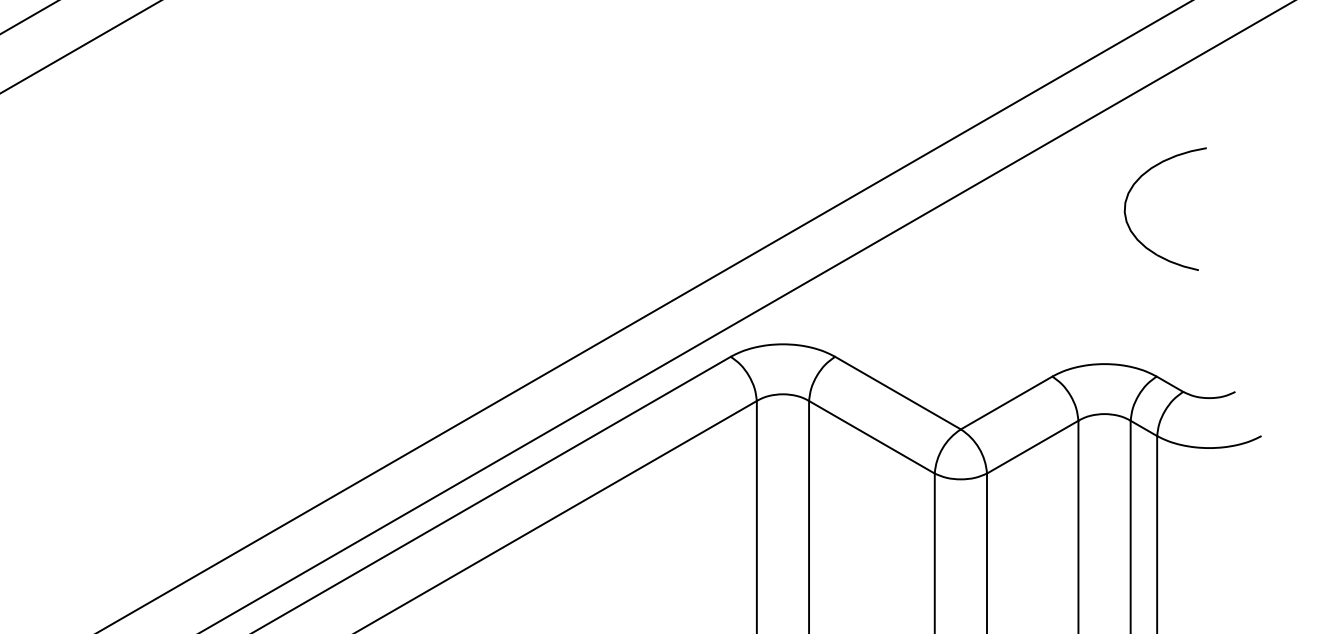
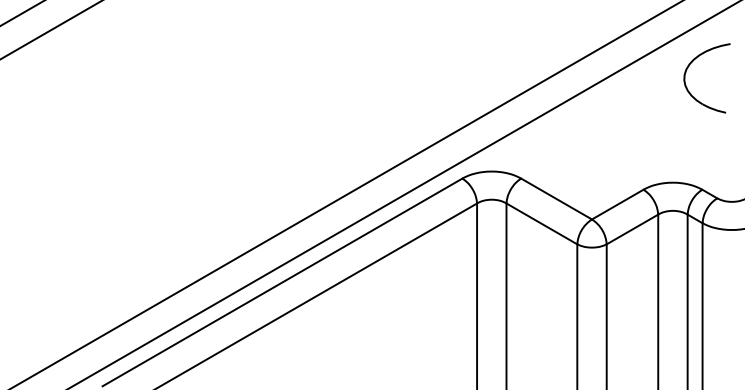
part: (1132, 191) -> (688, 68), moved

